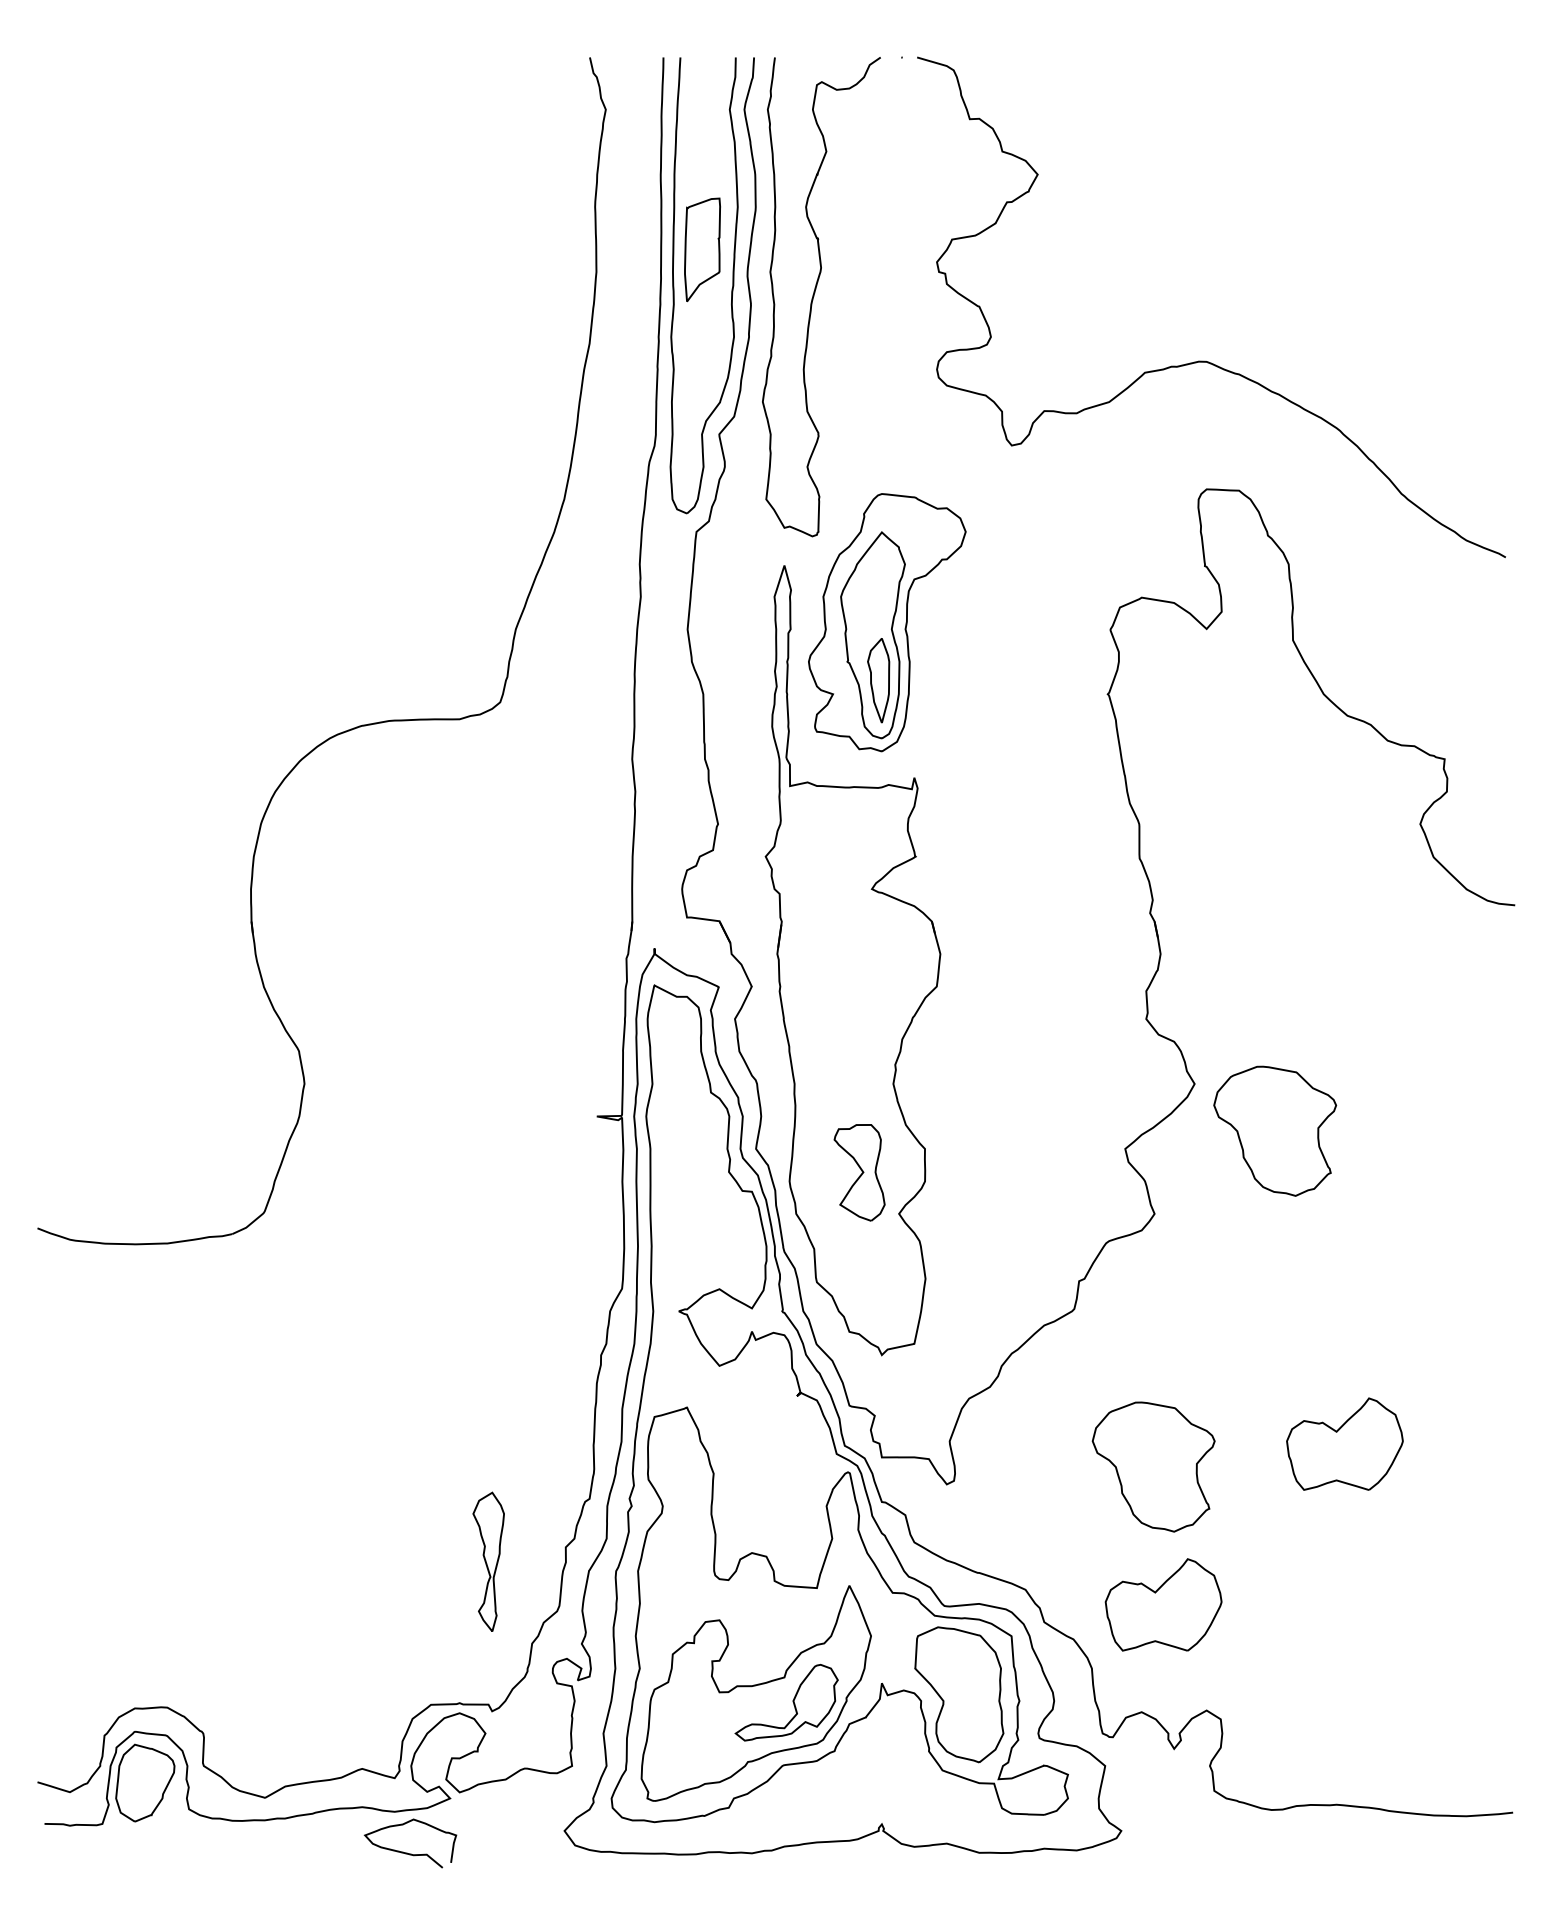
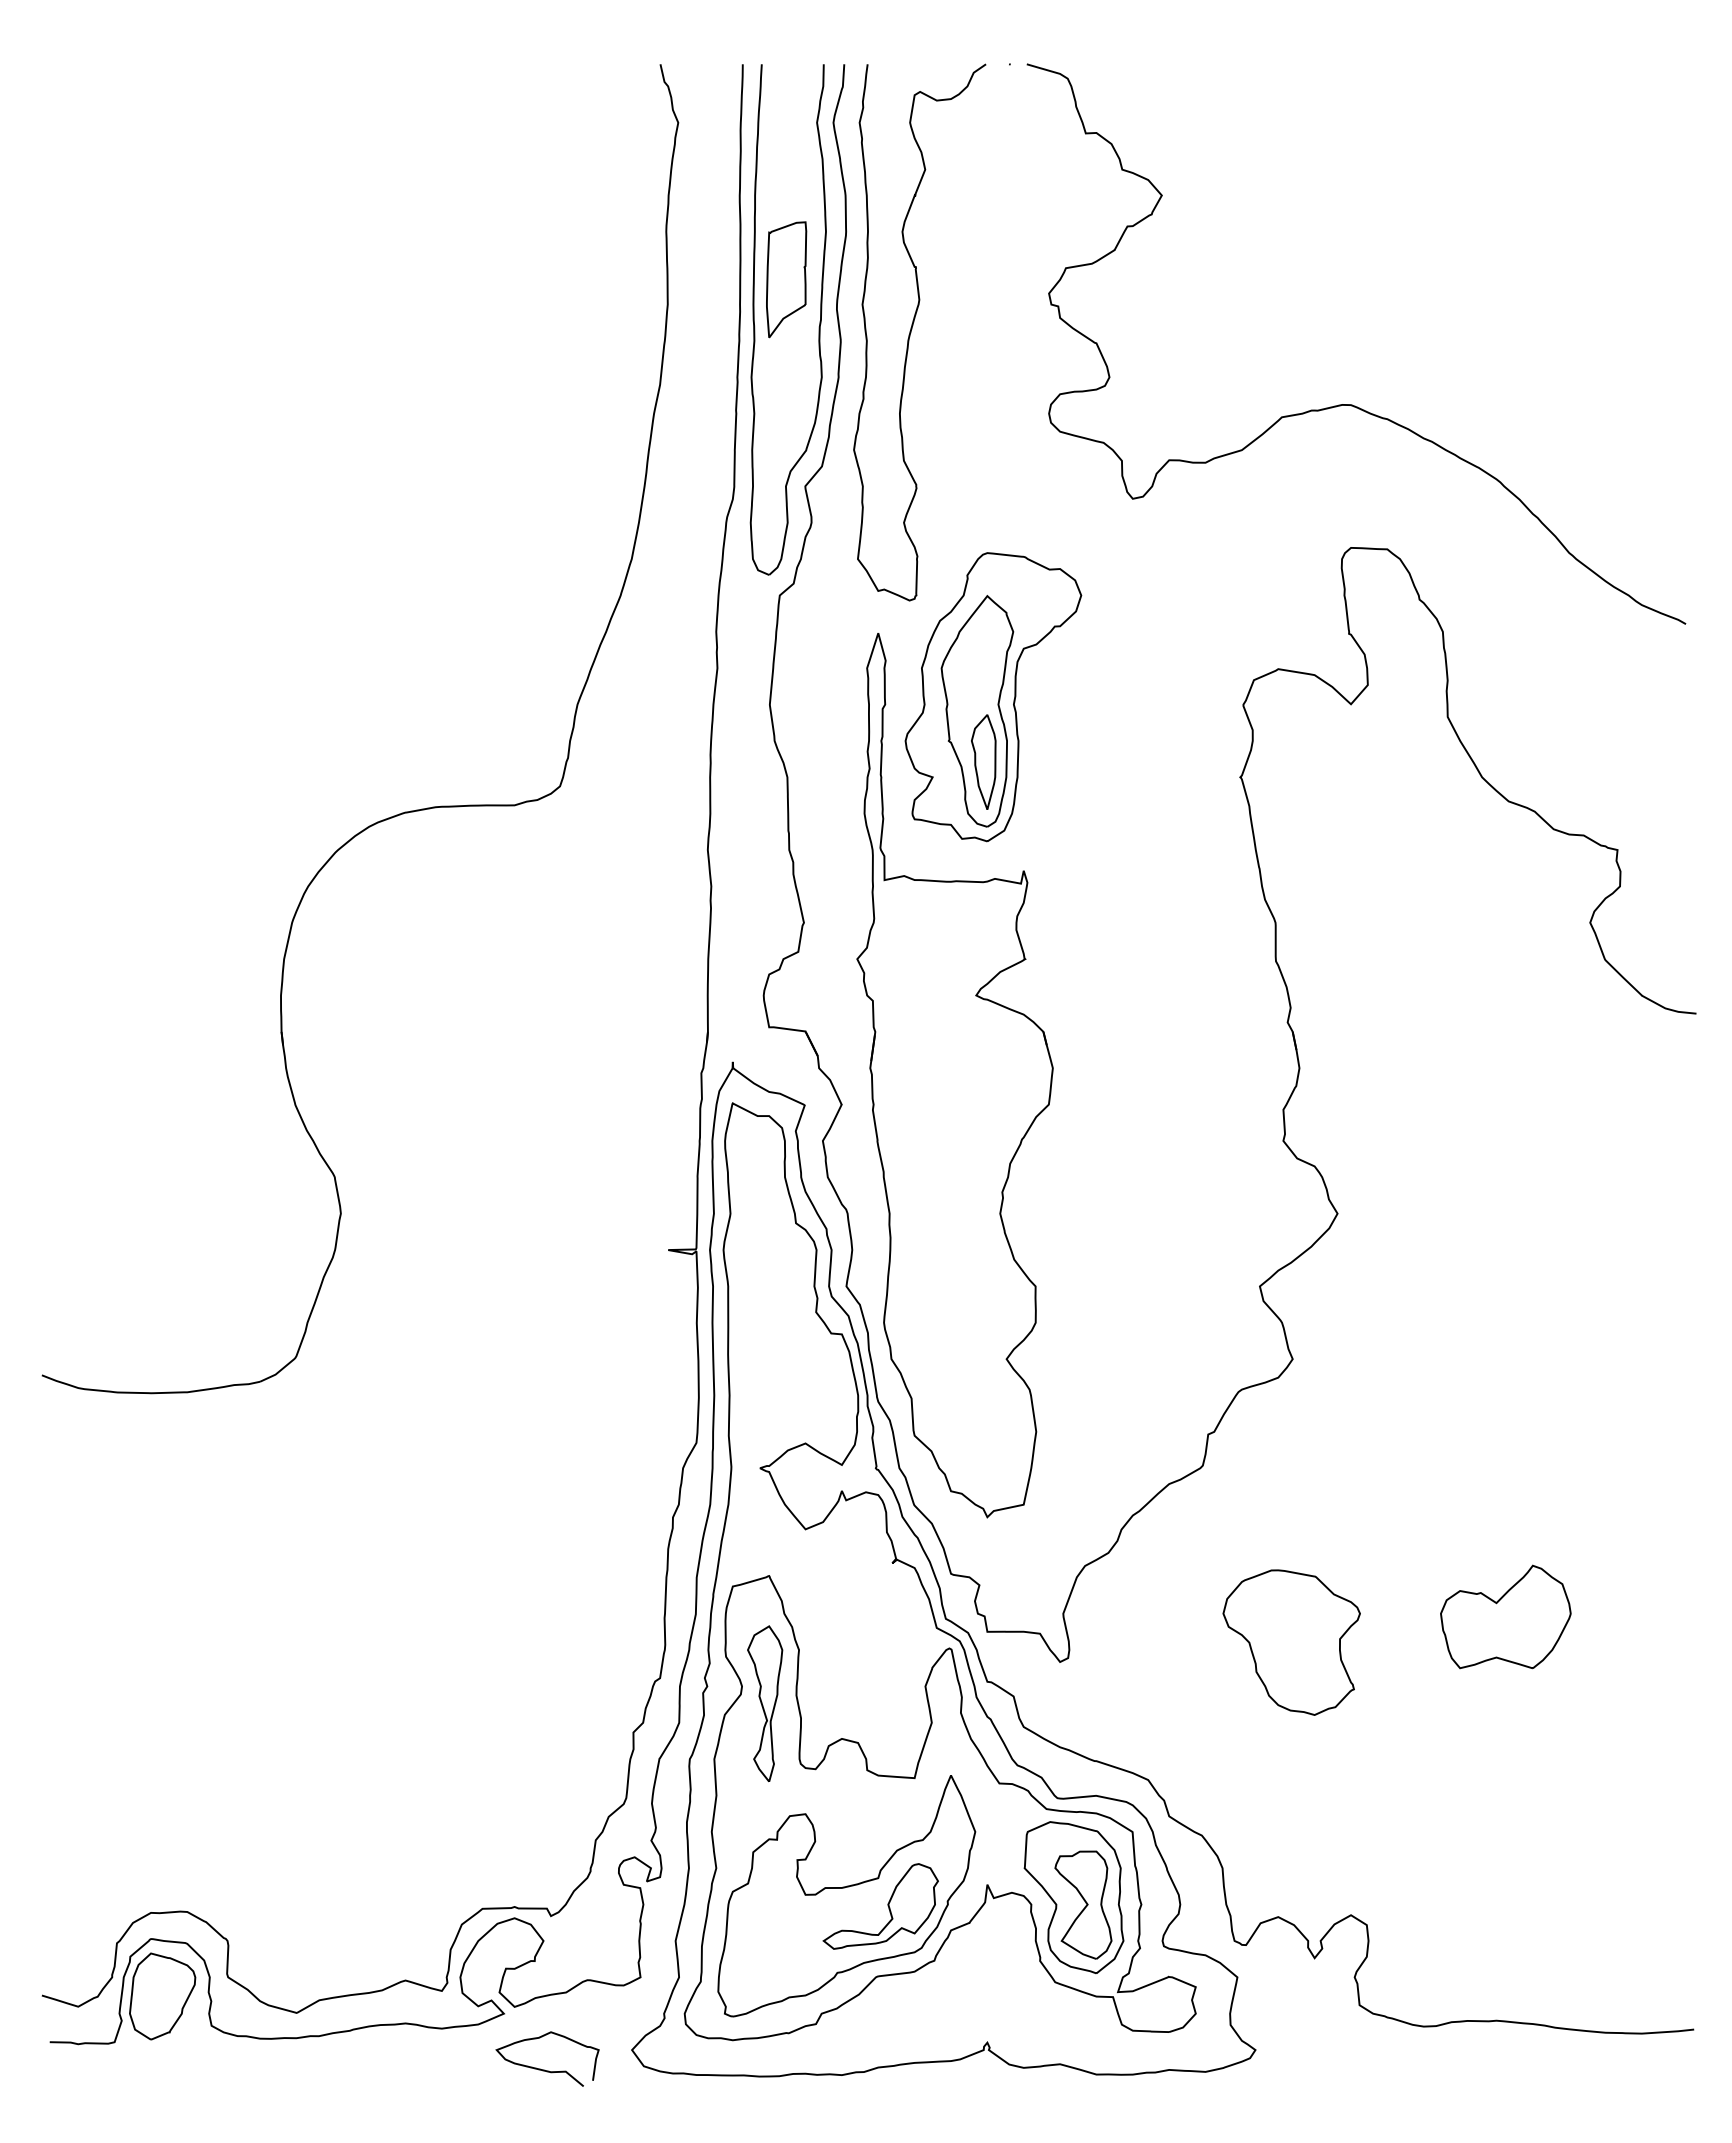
part: (1274, 1131) -> (1427, 1266), removed
part: (859, 1172) -> (1083, 1904), moved
part: (489, 1561) -> (765, 1703), moved
part: (1163, 1604) -> (1302, 1796), removed
curve: (407, 1852) -> (544, 2069), moved

